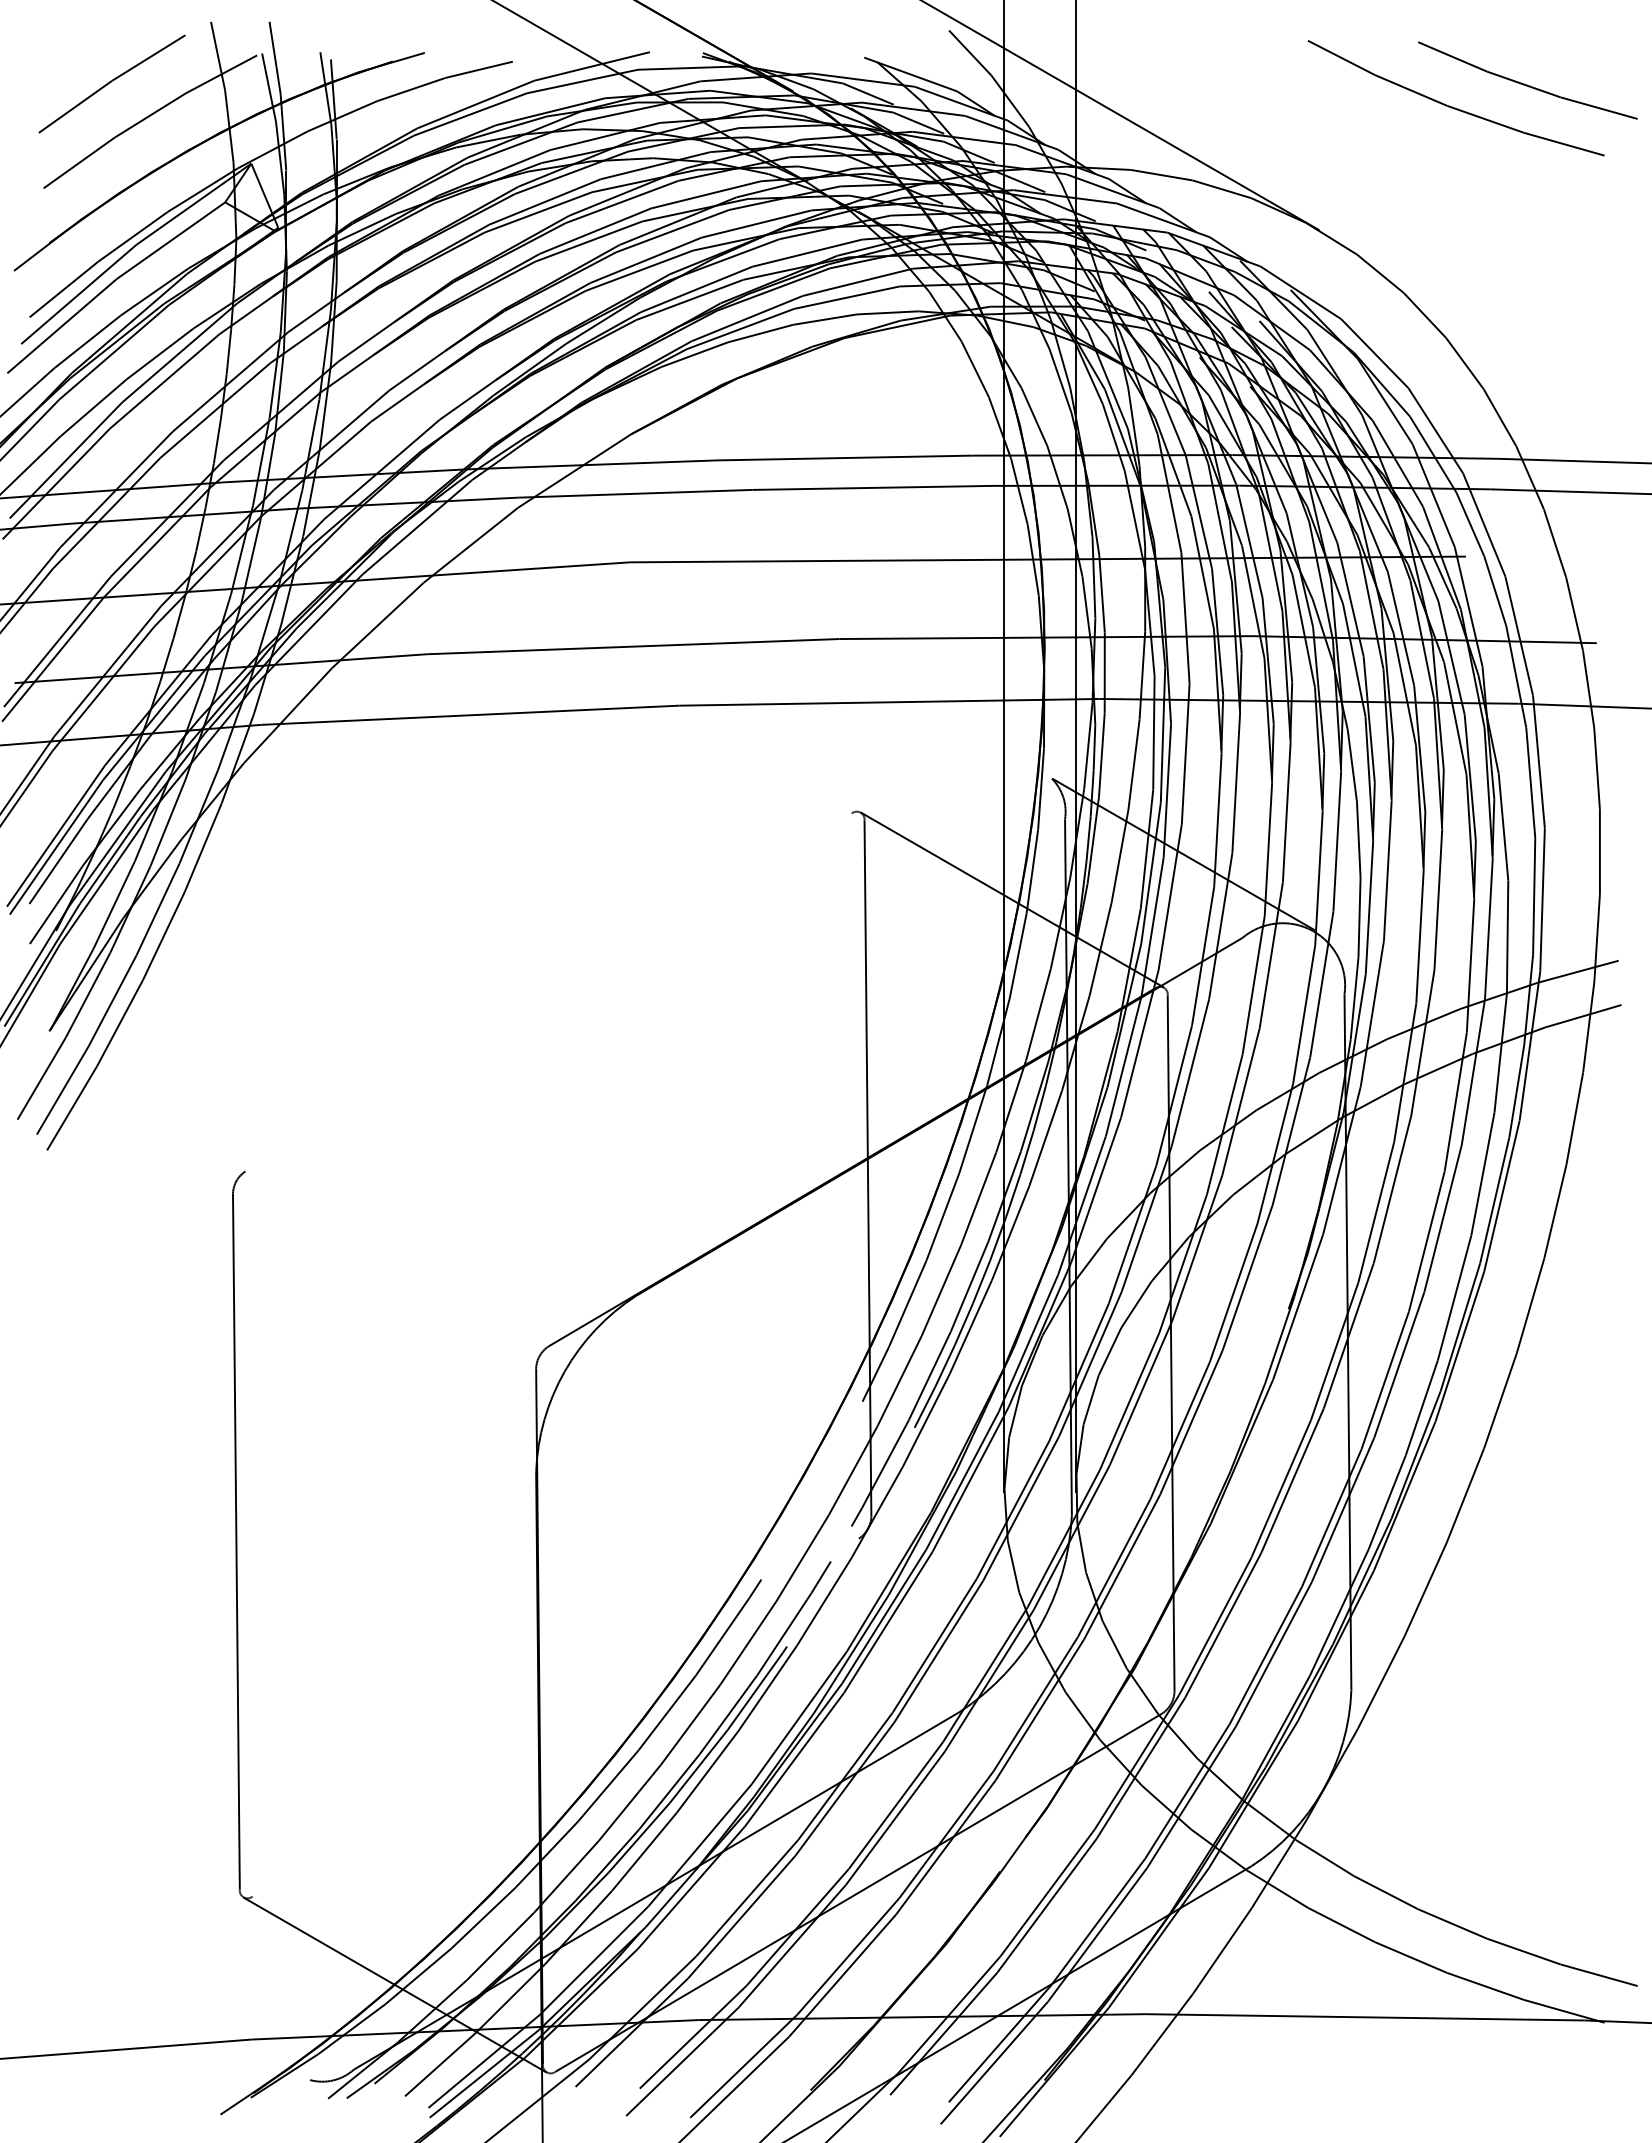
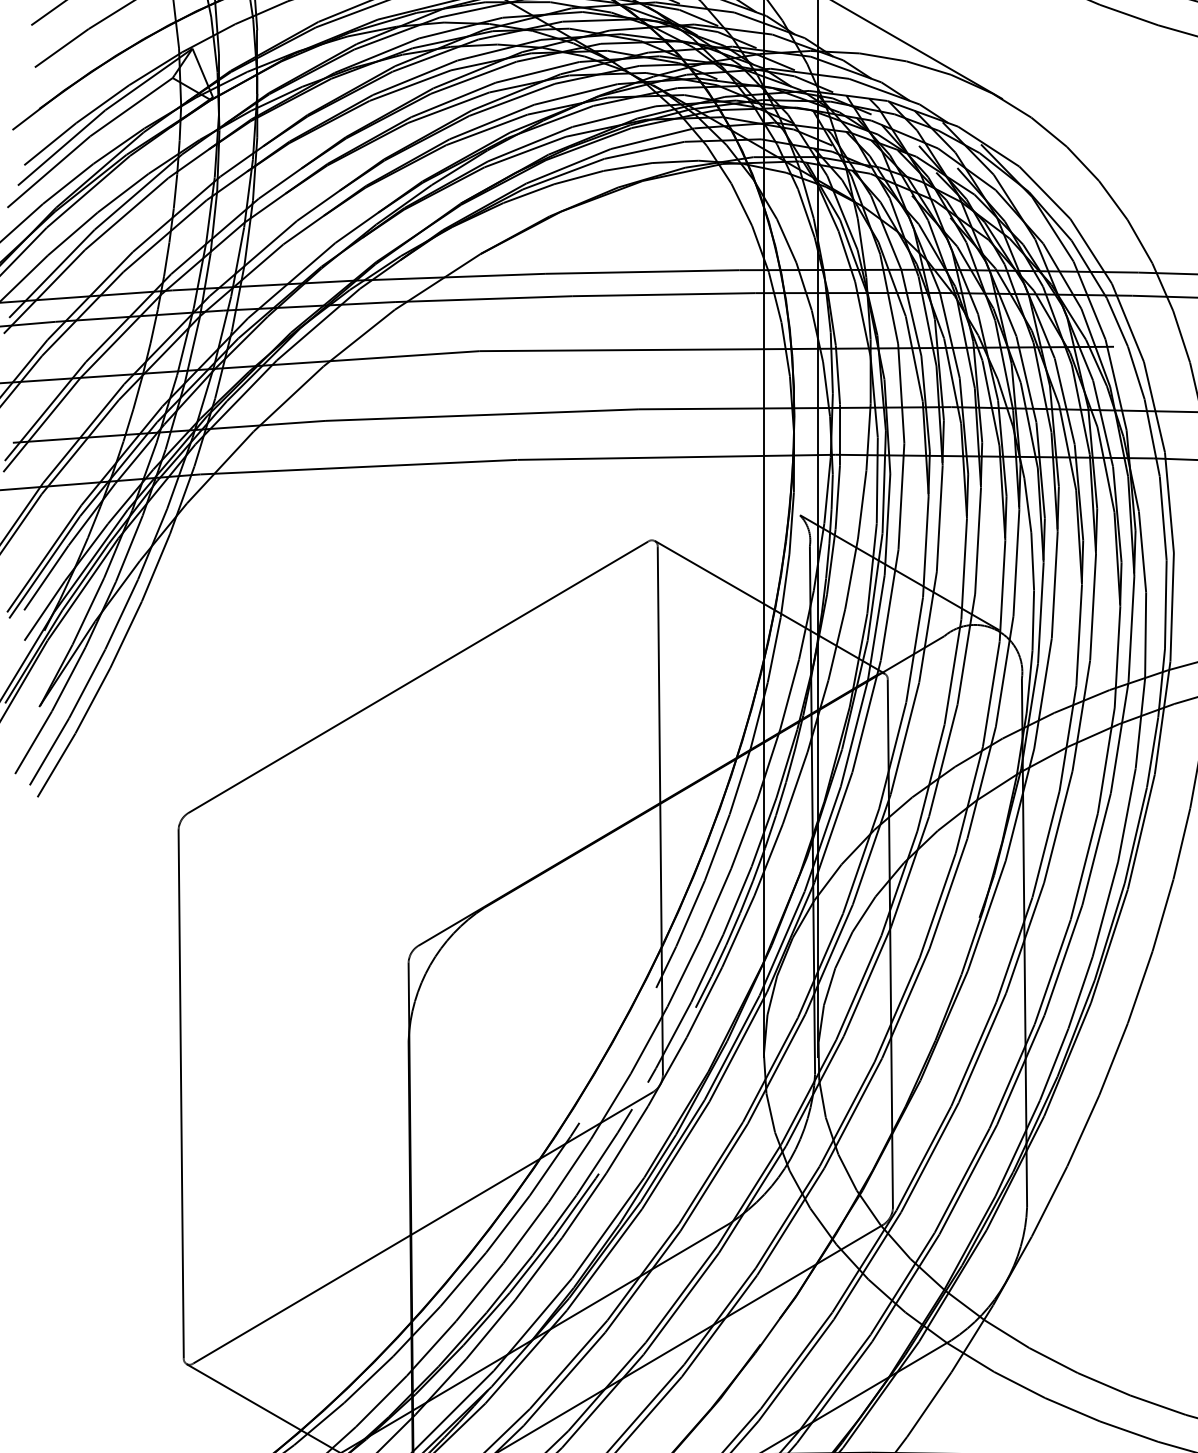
line: (548, 992) -> (417, 677), added
line: (555, 1717) -> (423, 1227), added

